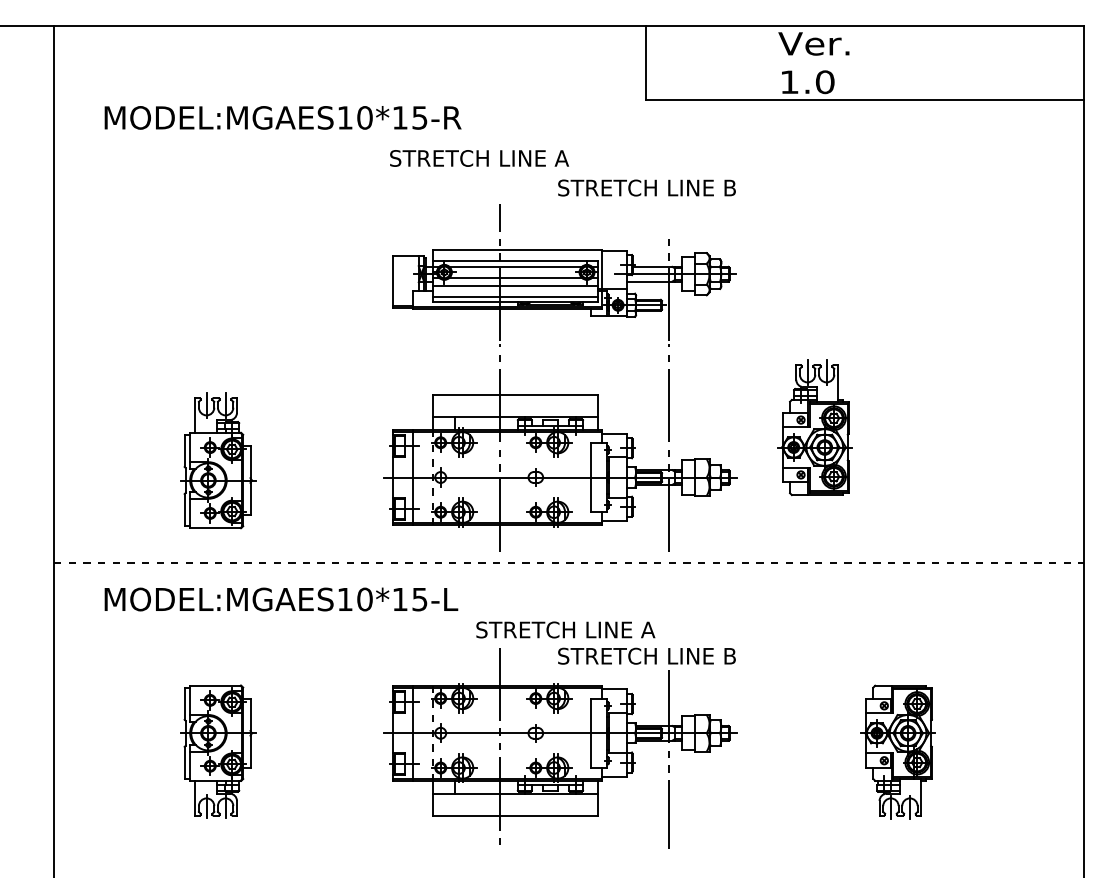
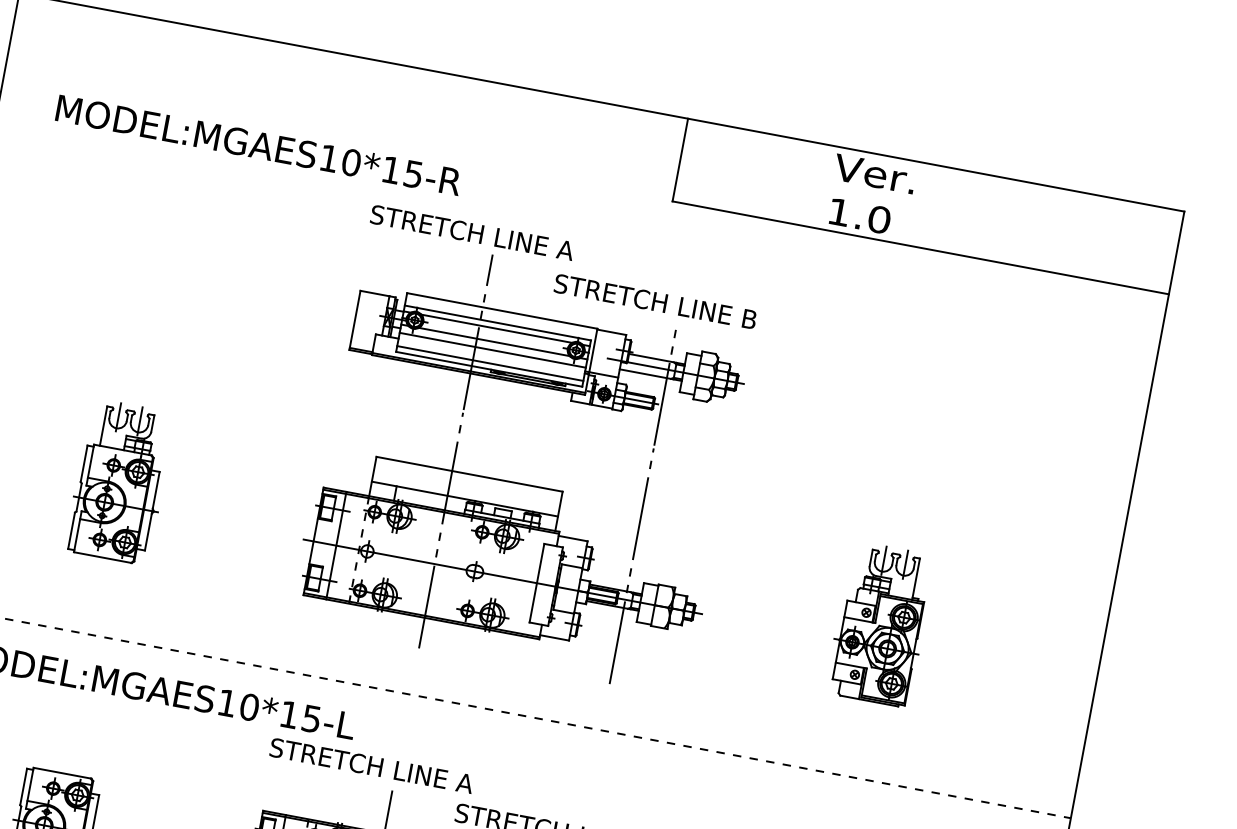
part: (560, 394) -> (520, 482), moved
part: (814, 427) -> (880, 624), moved
part: (218, 460) -> (120, 481), moved
text: (565, 629) -> (371, 765), moved

